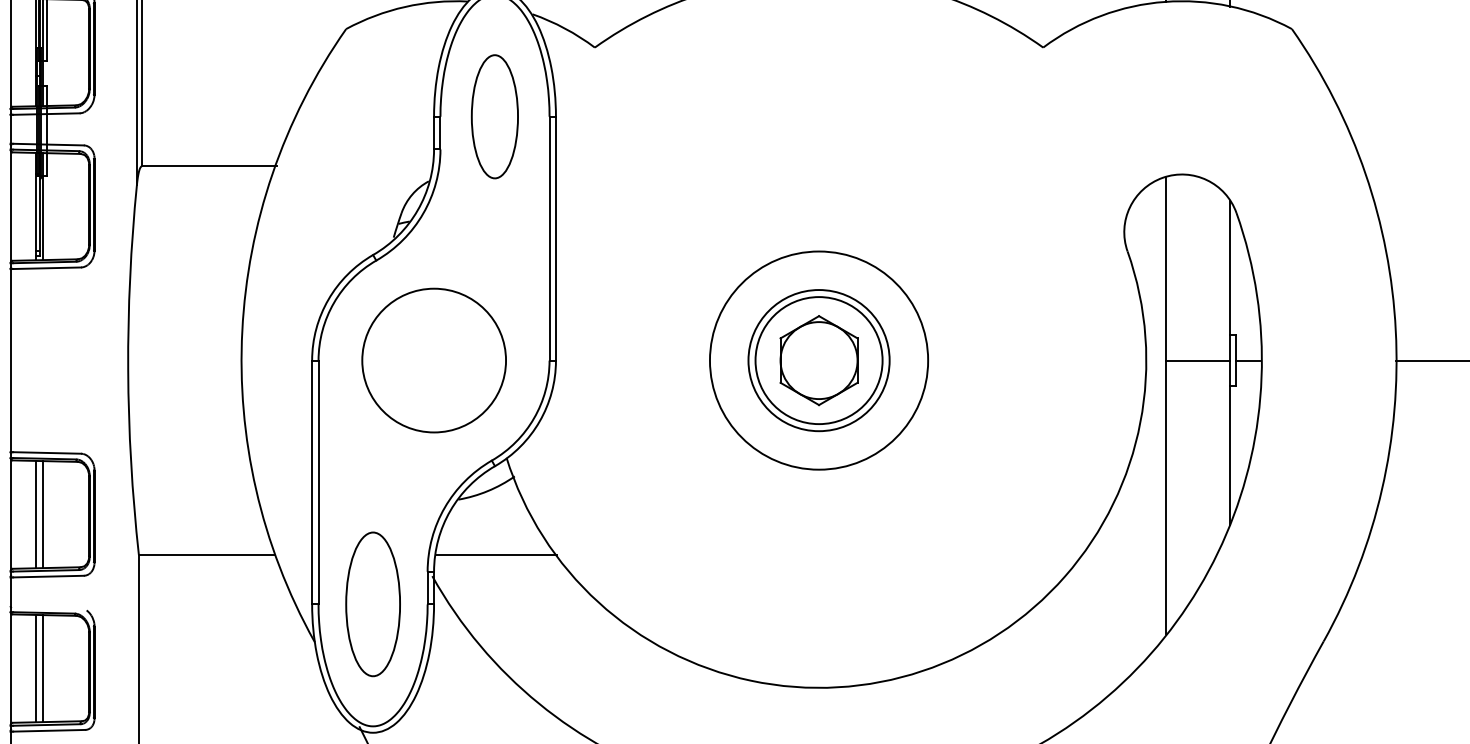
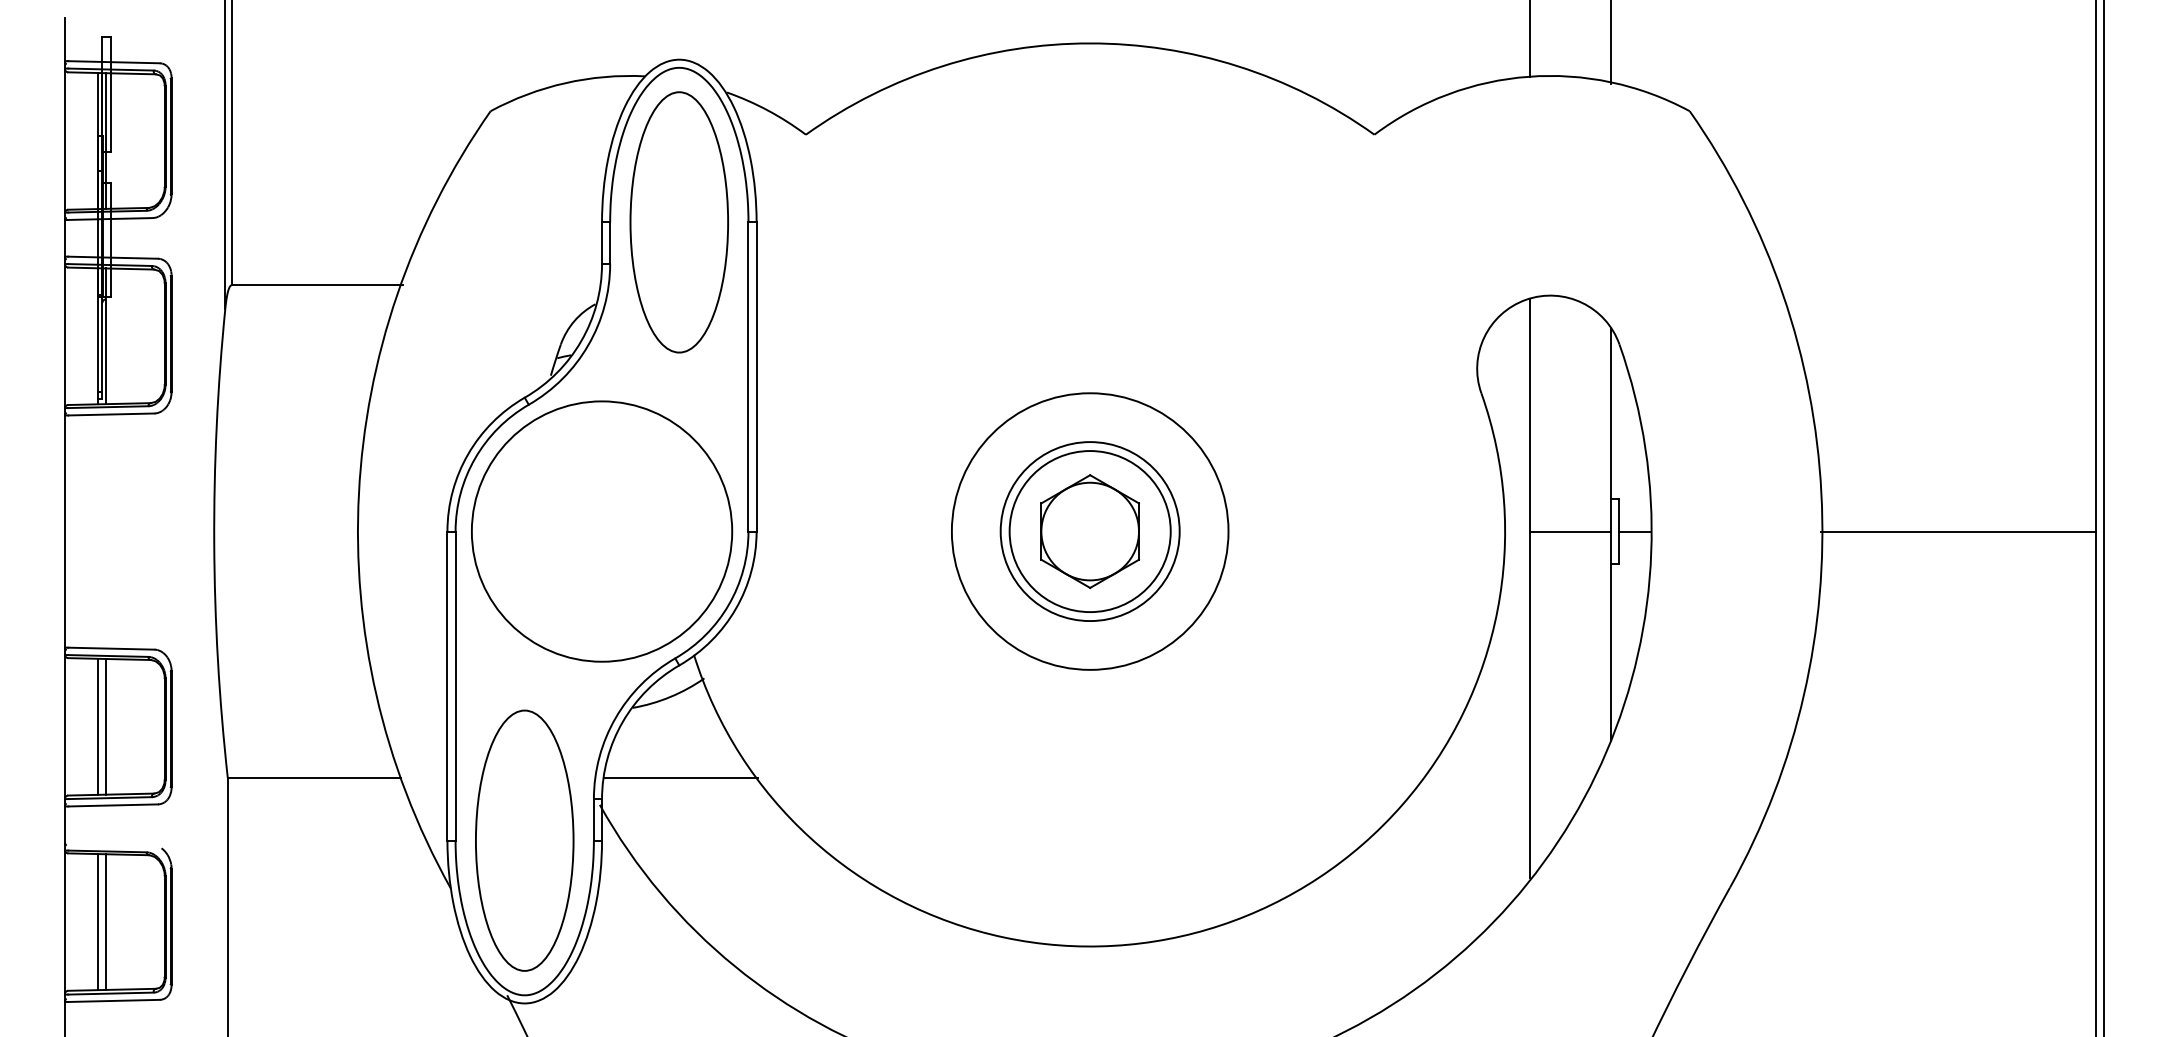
part: (494, 116) -> (678, 222), size x1.67
circle: (434, 360) -> (602, 531), size x1.43
part: (372, 604) -> (524, 840), size x1.43

